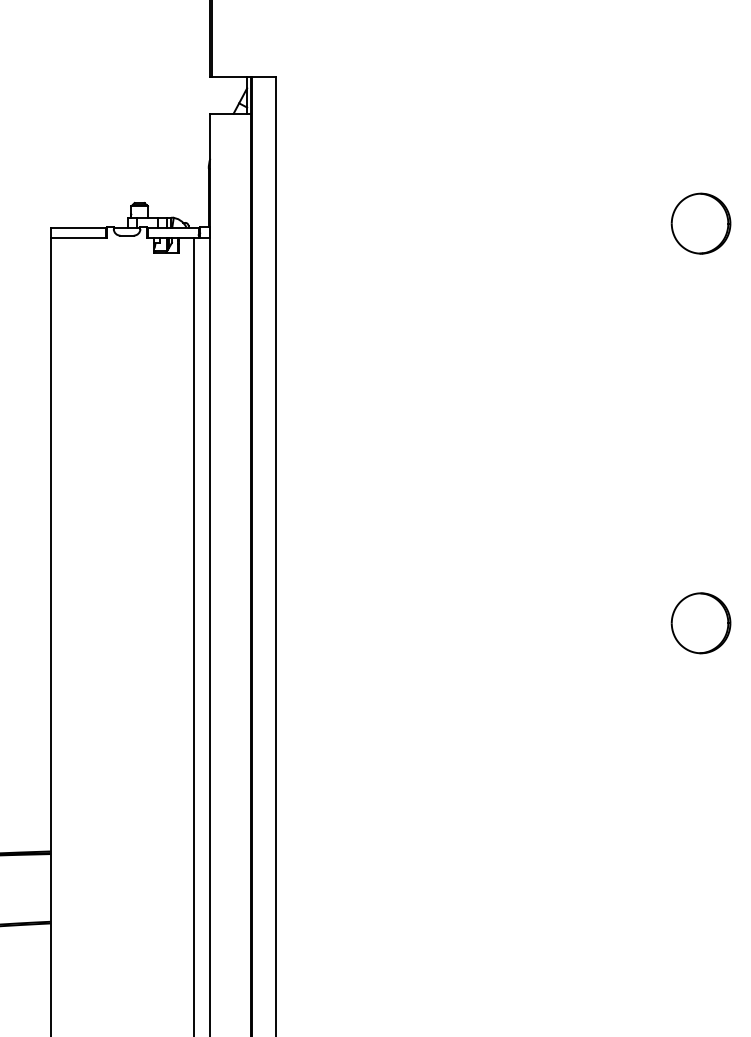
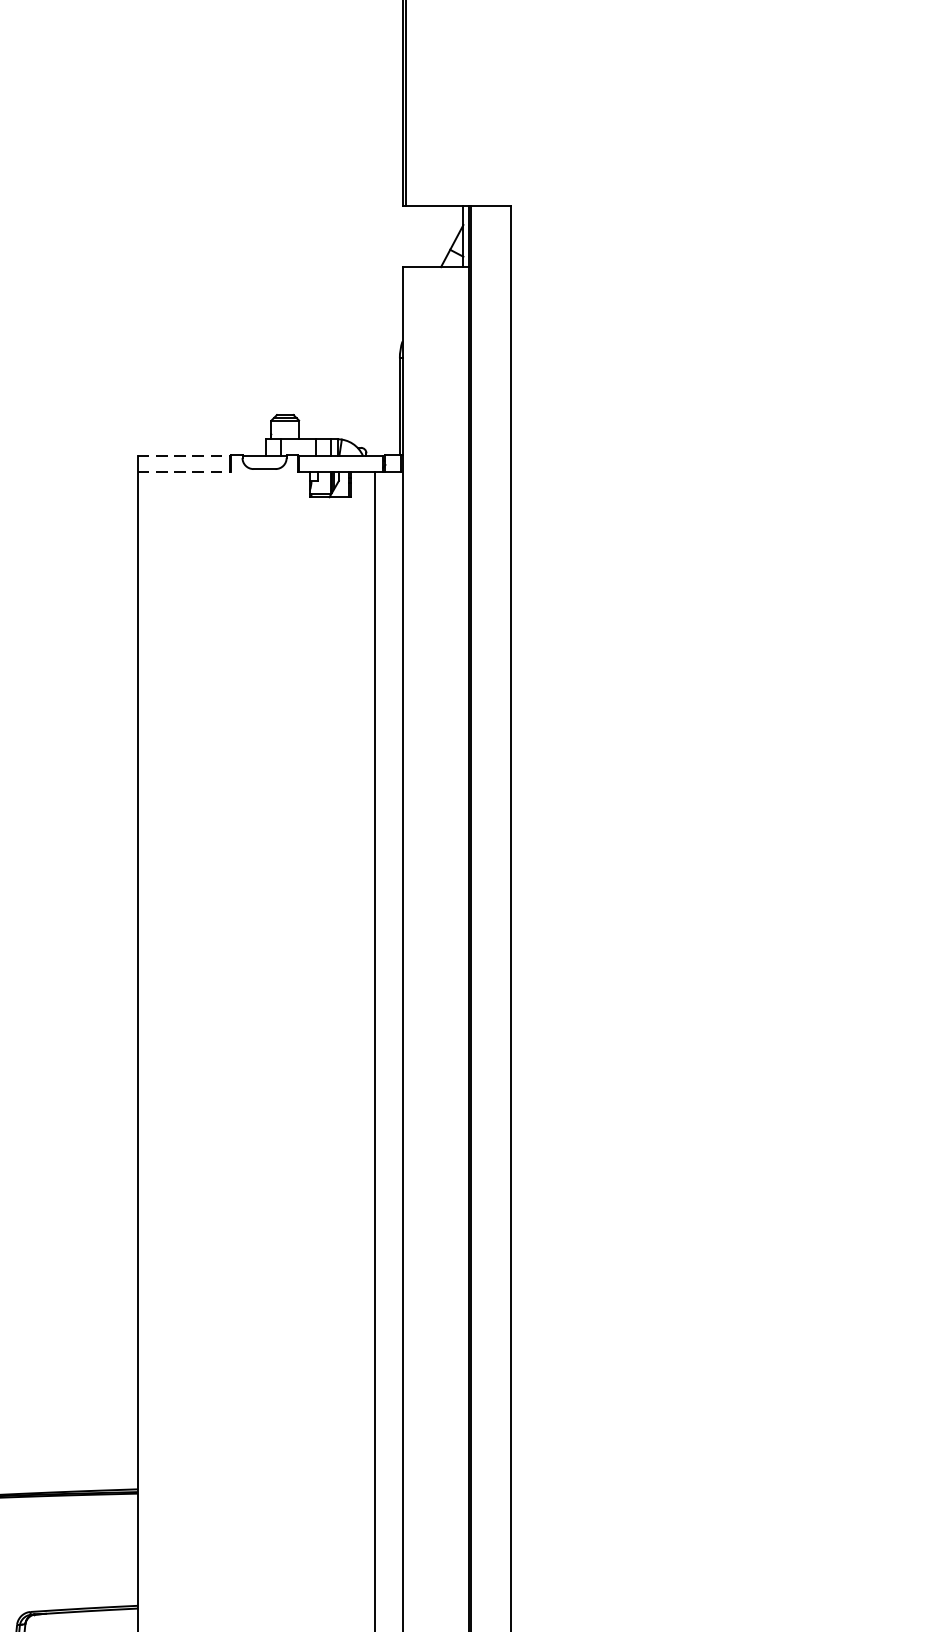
line: (79, 227) -> (185, 455), solid -> dashed
line: (79, 237) -> (185, 472), solid -> dashed

